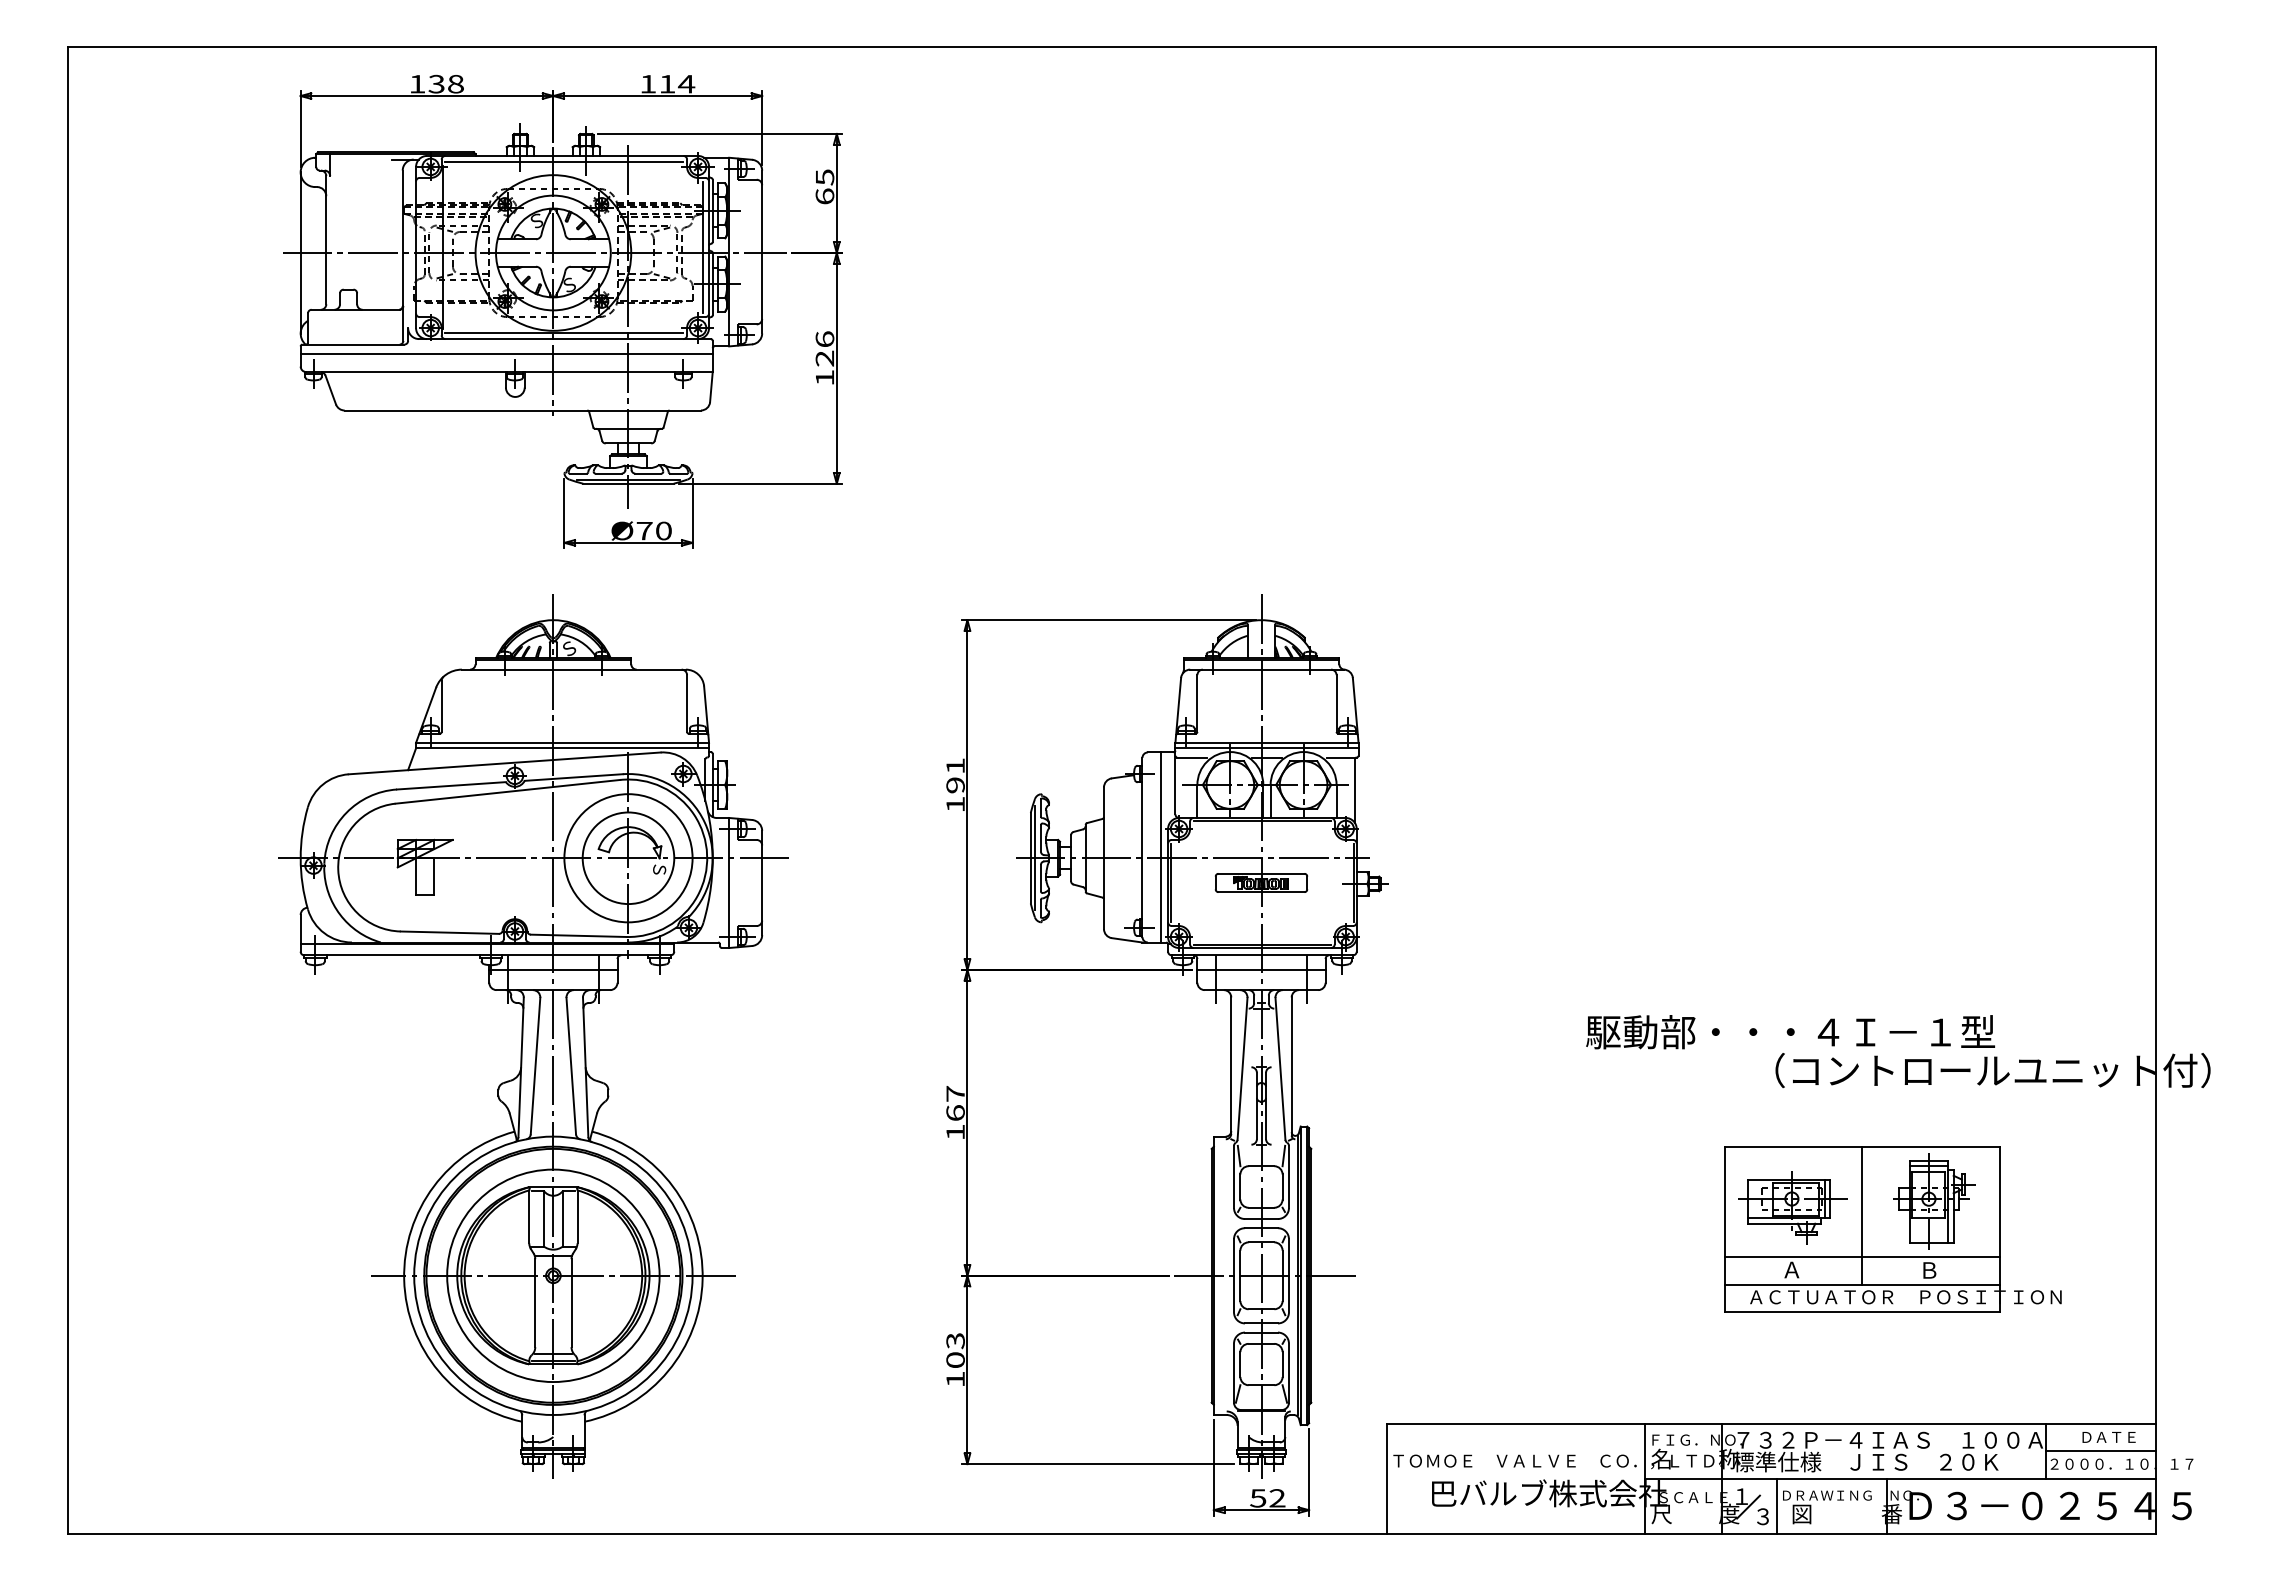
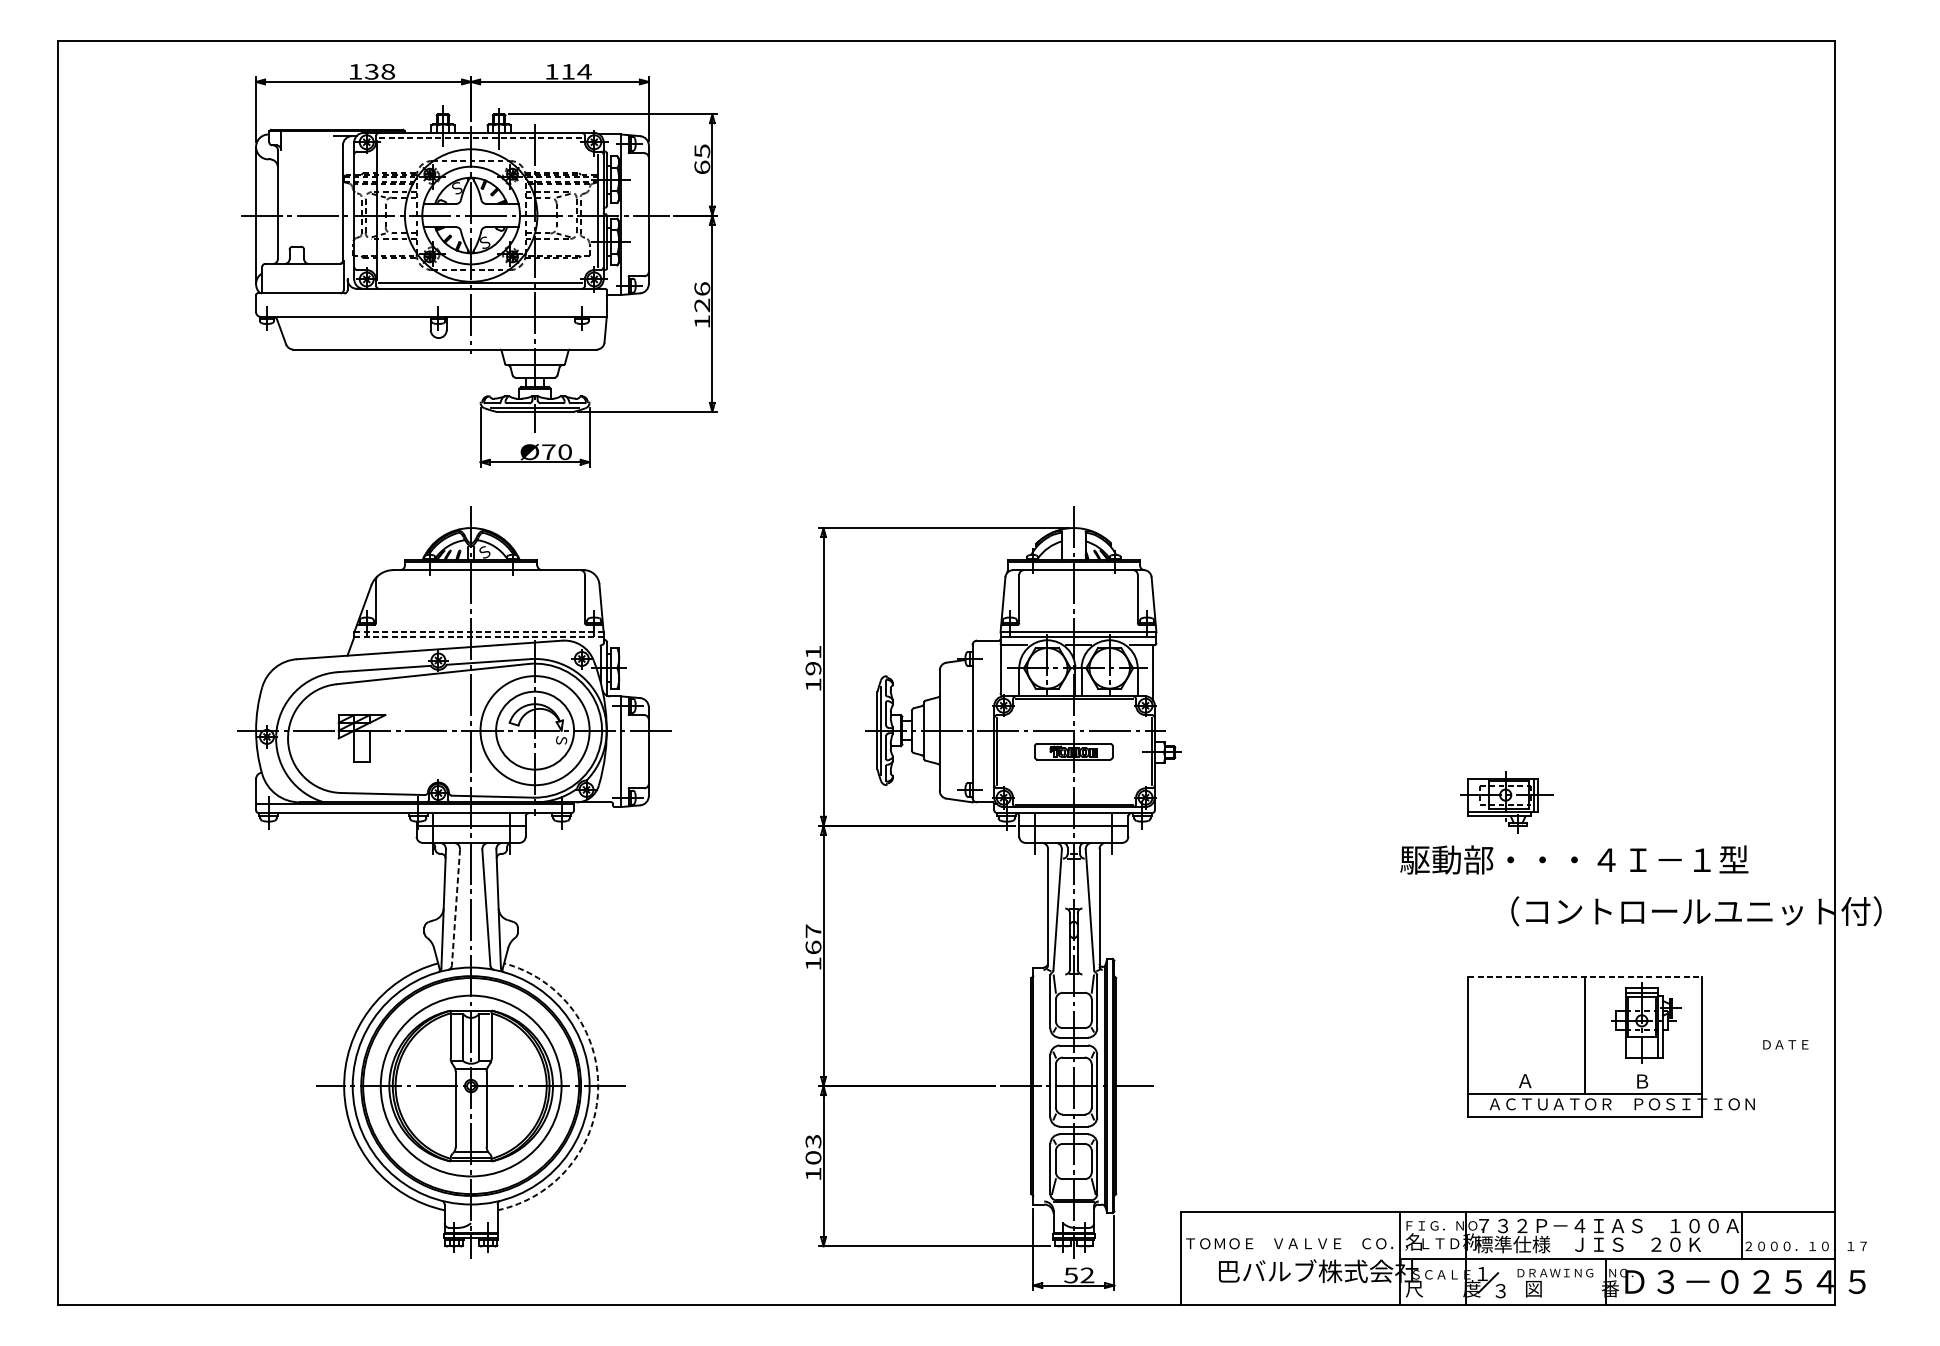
line: (564, 162) -> (480, 138), solid -> dashed
line: (506, 353) -> (431, 301), removed
line: (562, 742) -> (478, 632), solid -> dashed
line: (562, 748) -> (478, 637), solid -> dashed
line: (1160, 847) -> (987, 721), removed
text: (1790, 1032) -> (1574, 860), moved
line: (535, 1066) -> (455, 907), solid -> dashed
line: (1862, 1147) -> (1585, 976), solid -> dashed
part: (1792, 1207) -> (1506, 802), moved
line: (1862, 1257) -> (1585, 1070), removed
arc: (702, 1279) -> (598, 1089), solid -> dashed
text: (2108, 1437) -> (1785, 1044), moved
line: (2101, 1451) -> (1788, 1235), removed
line: (1777, 1505) -> (1513, 1281), removed

